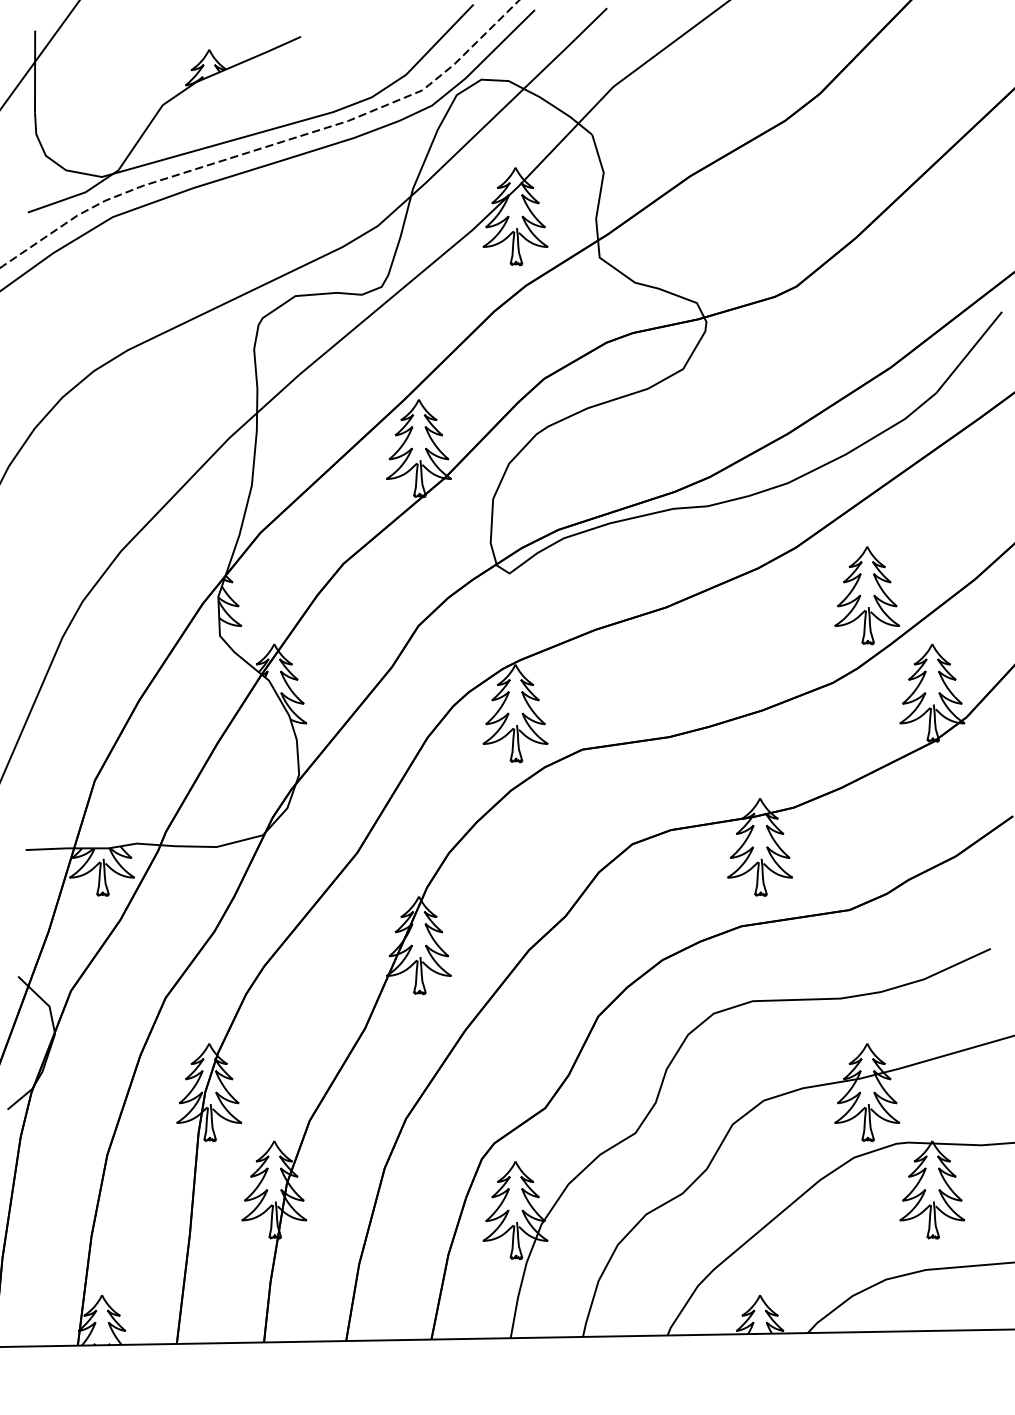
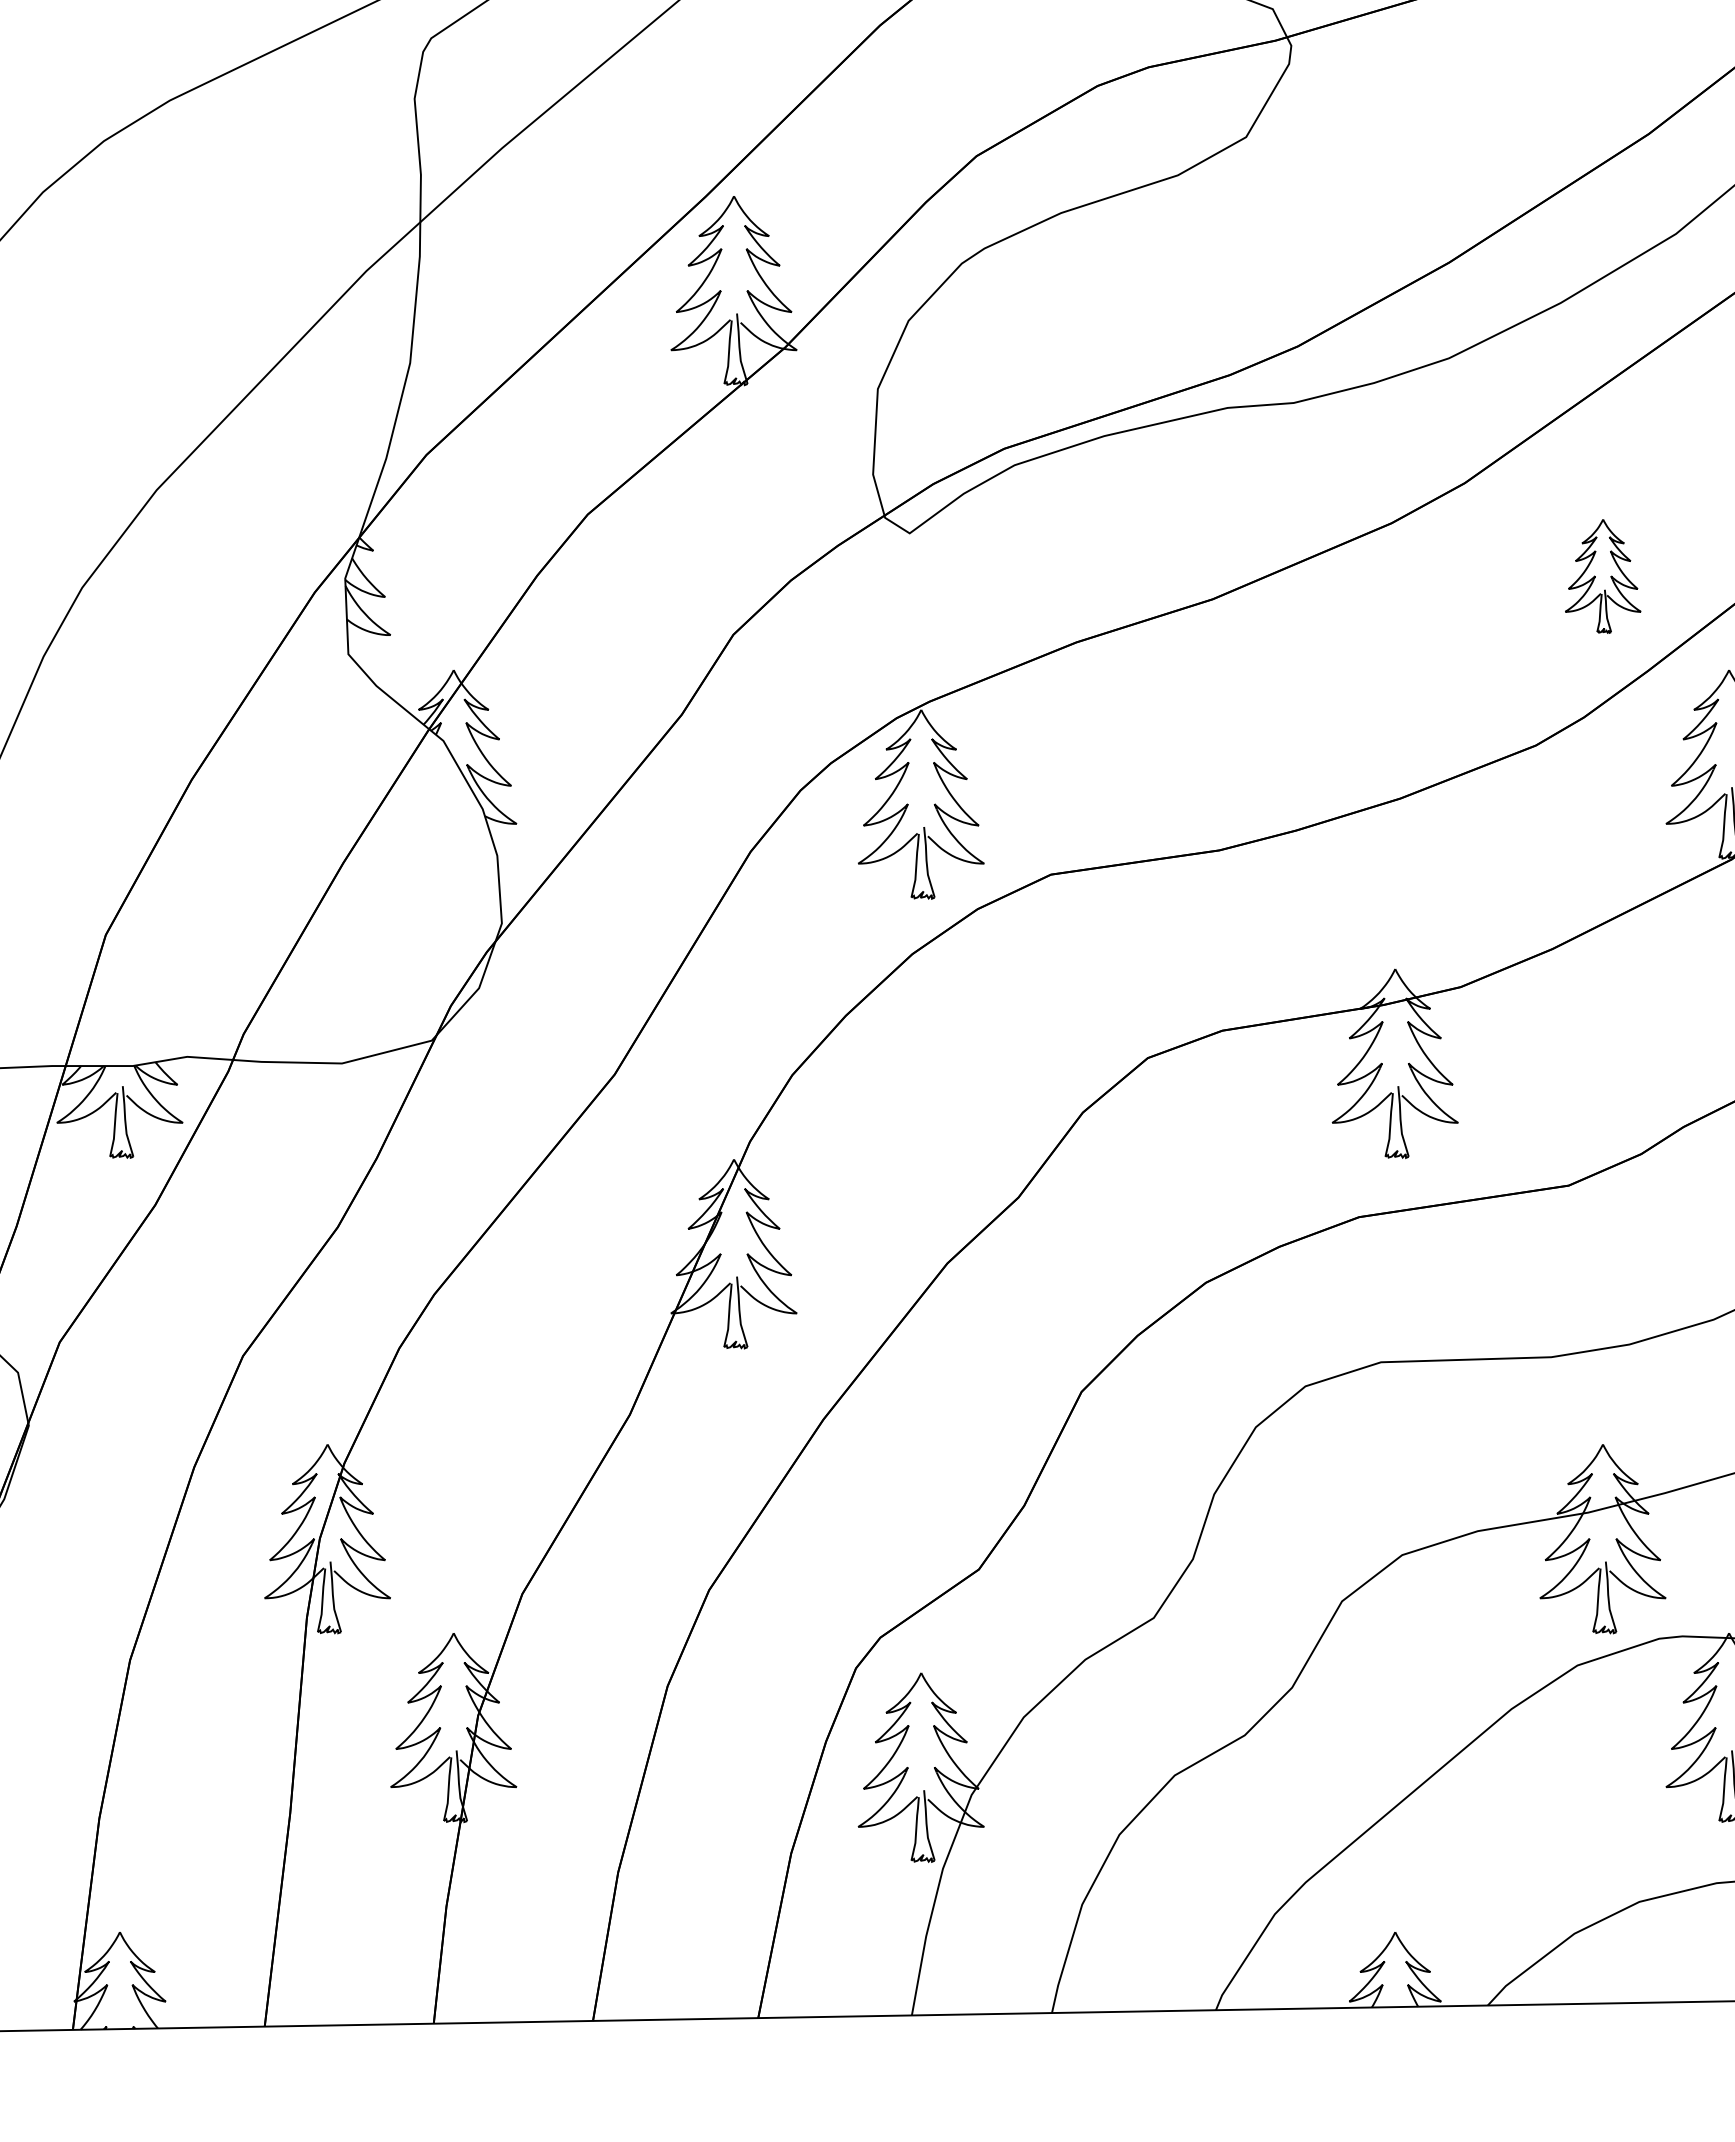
part: (867, 595) -> (1603, 575), size x0.6

